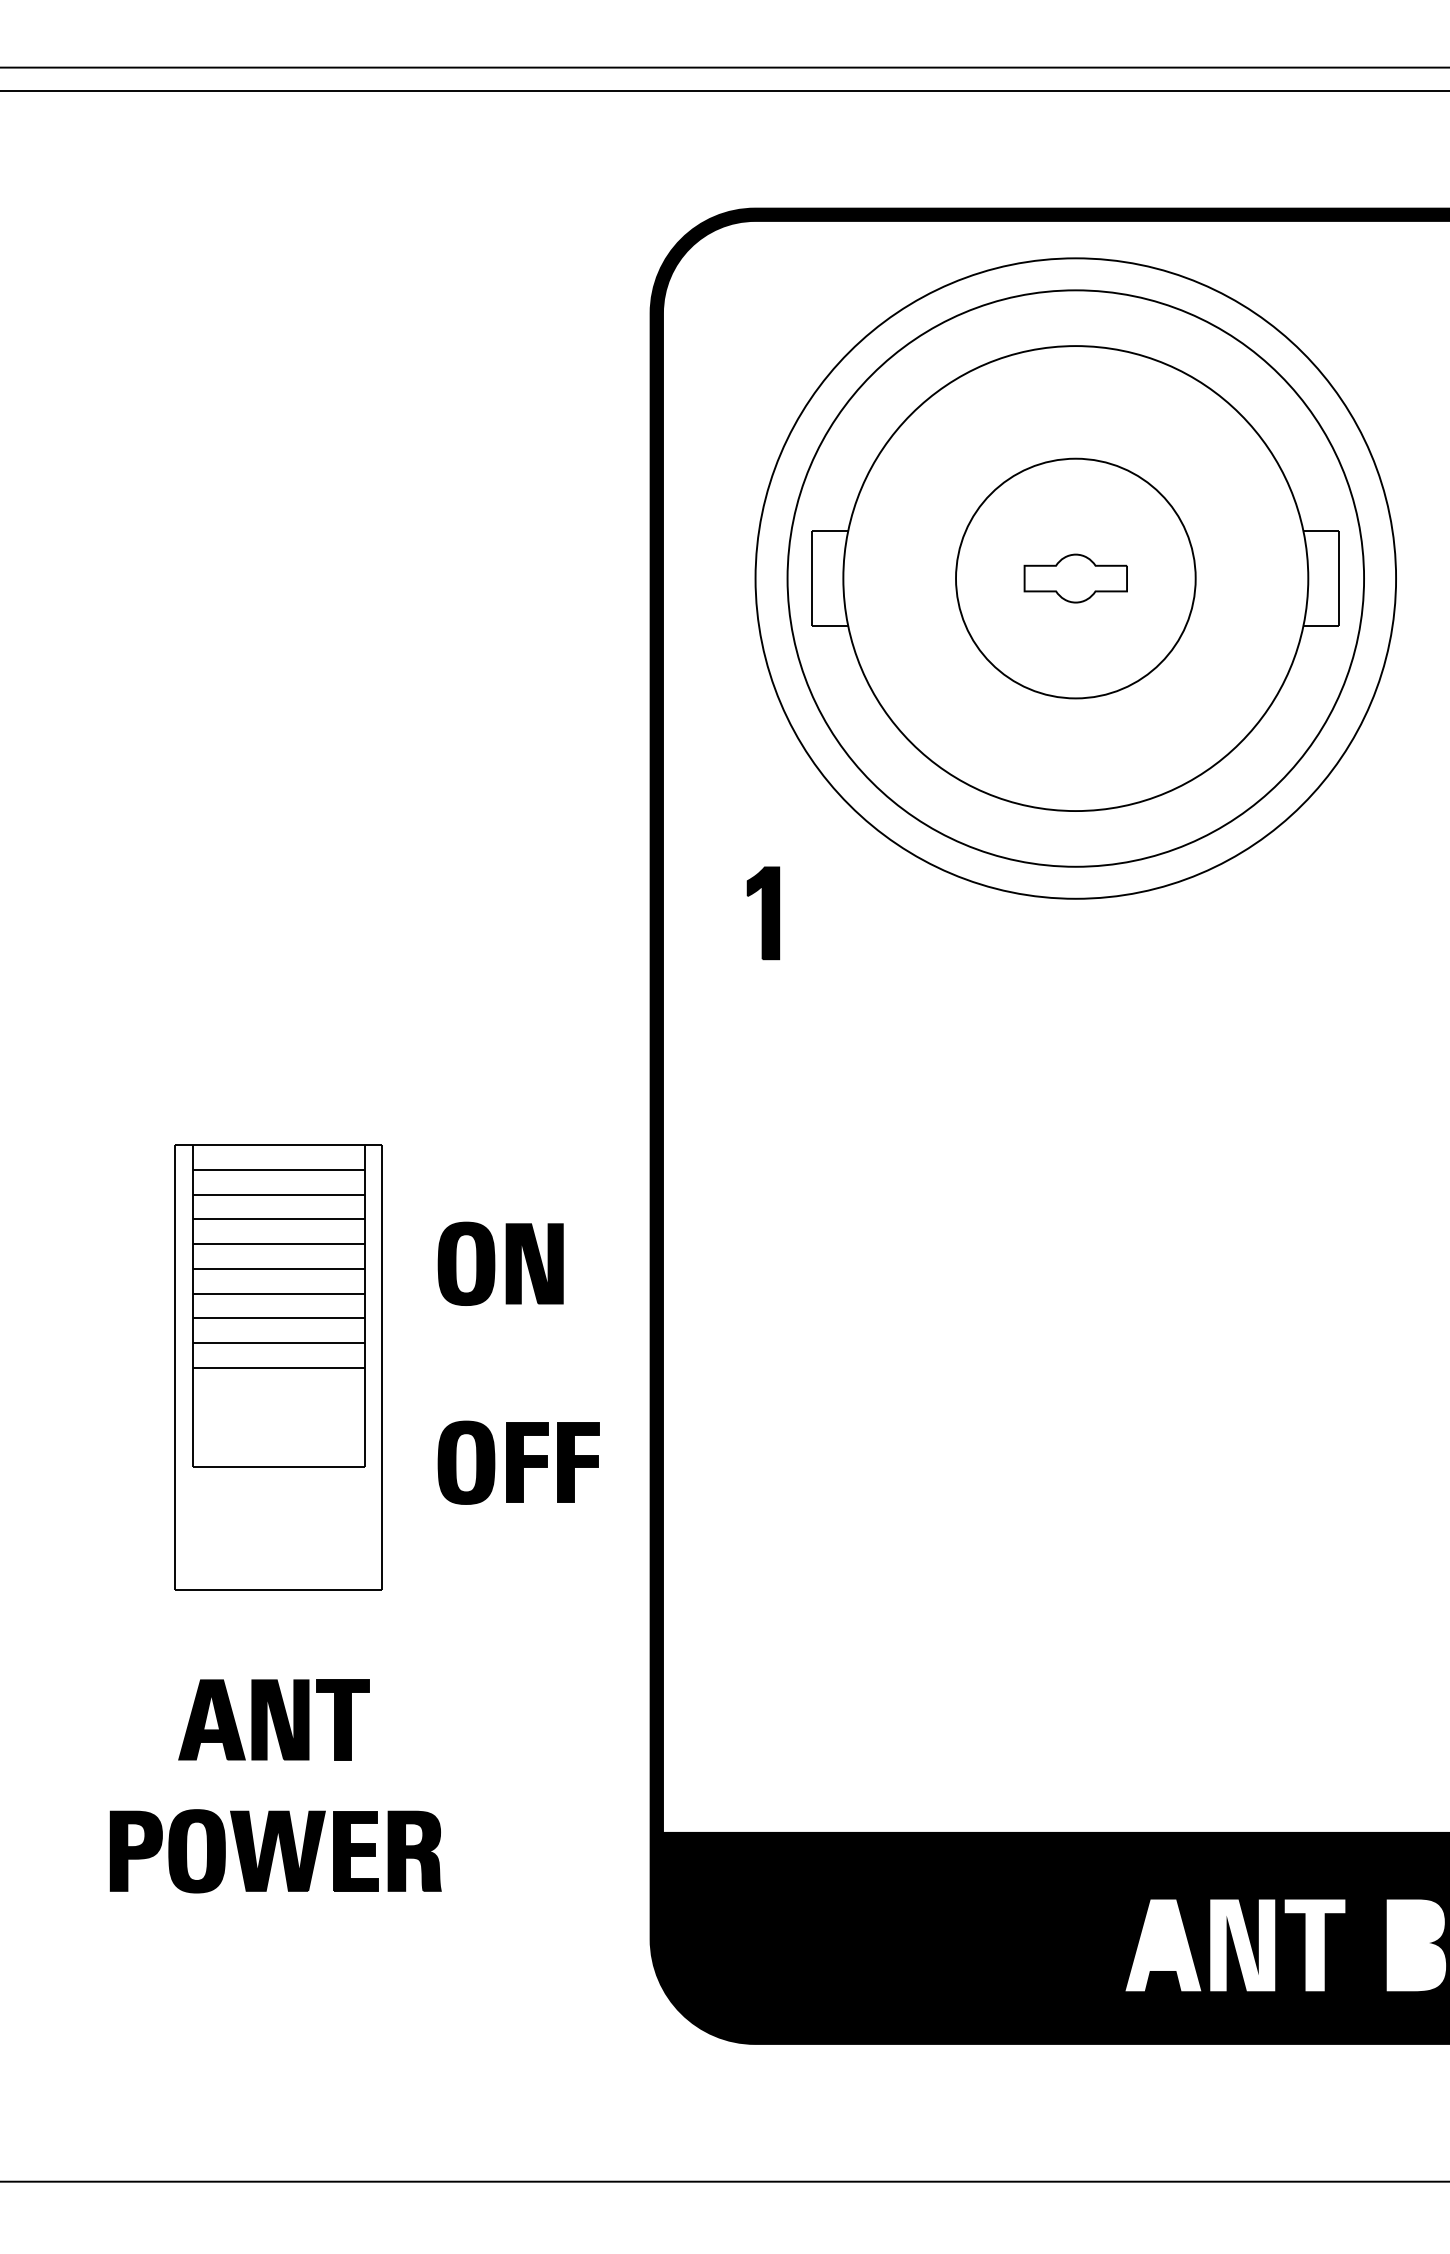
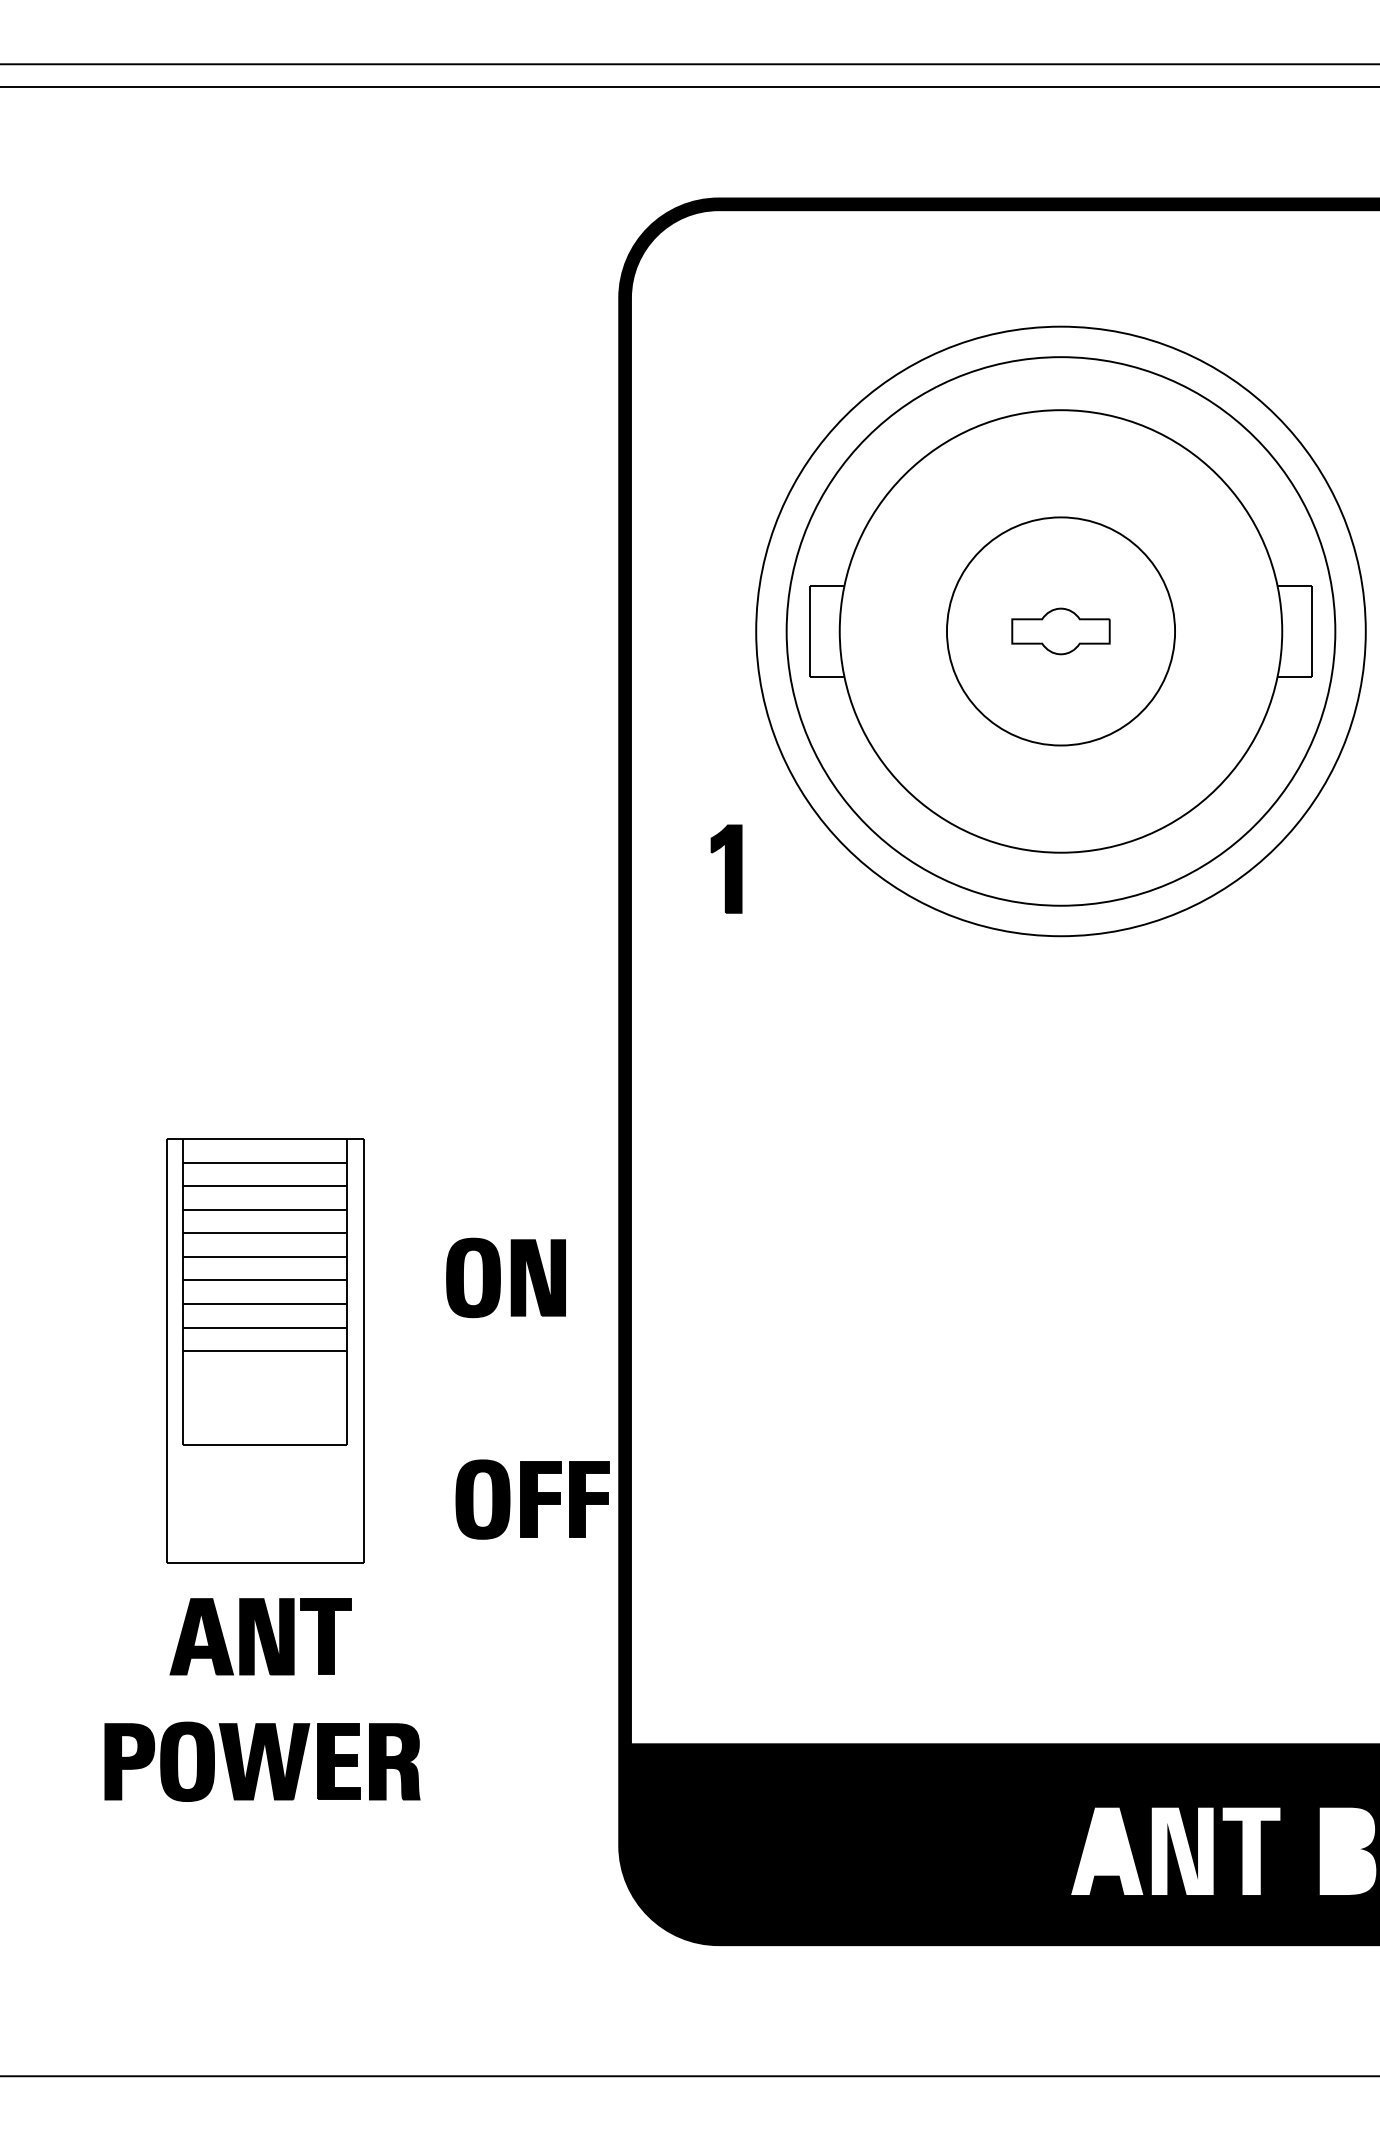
part: (1075, 578) -> (1060, 631), moved
part: (500, 1263) -> (505, 1277), moved
part: (278, 1367) -> (265, 1350), moved
part: (518, 1462) -> (532, 1499), moved

